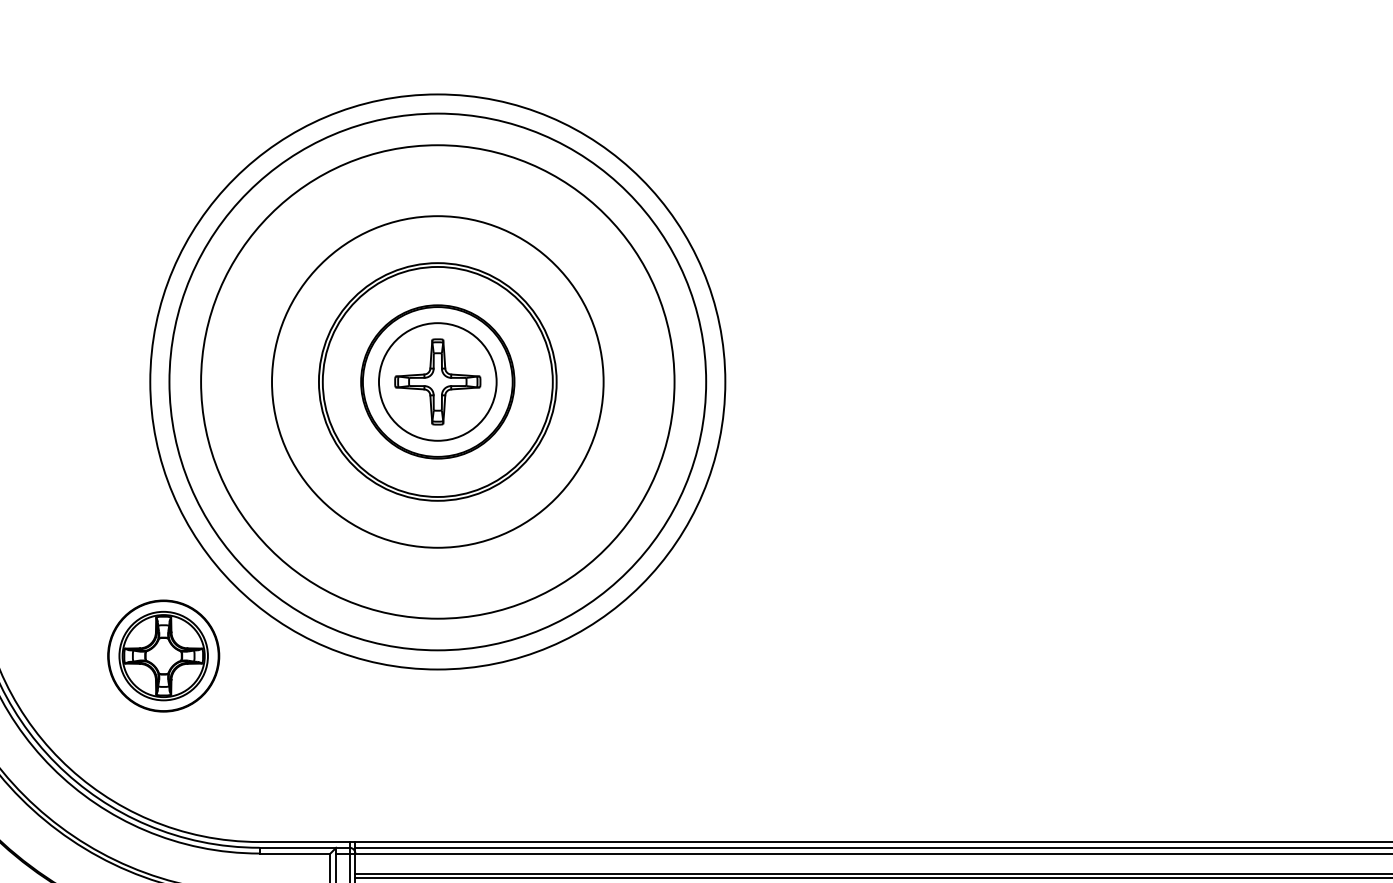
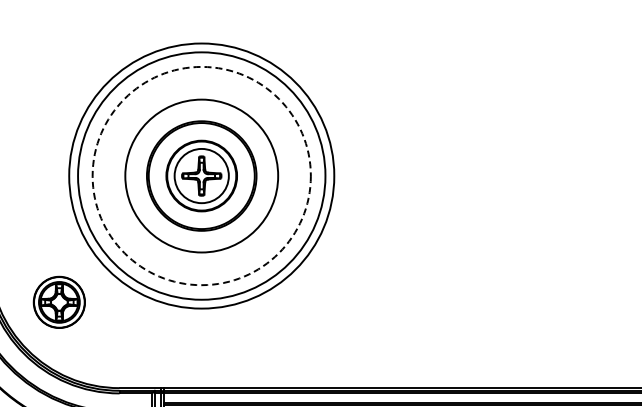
circle: (437, 380) -> (201, 175), solid -> dashed
part: (161, 654) -> (58, 301), moved

